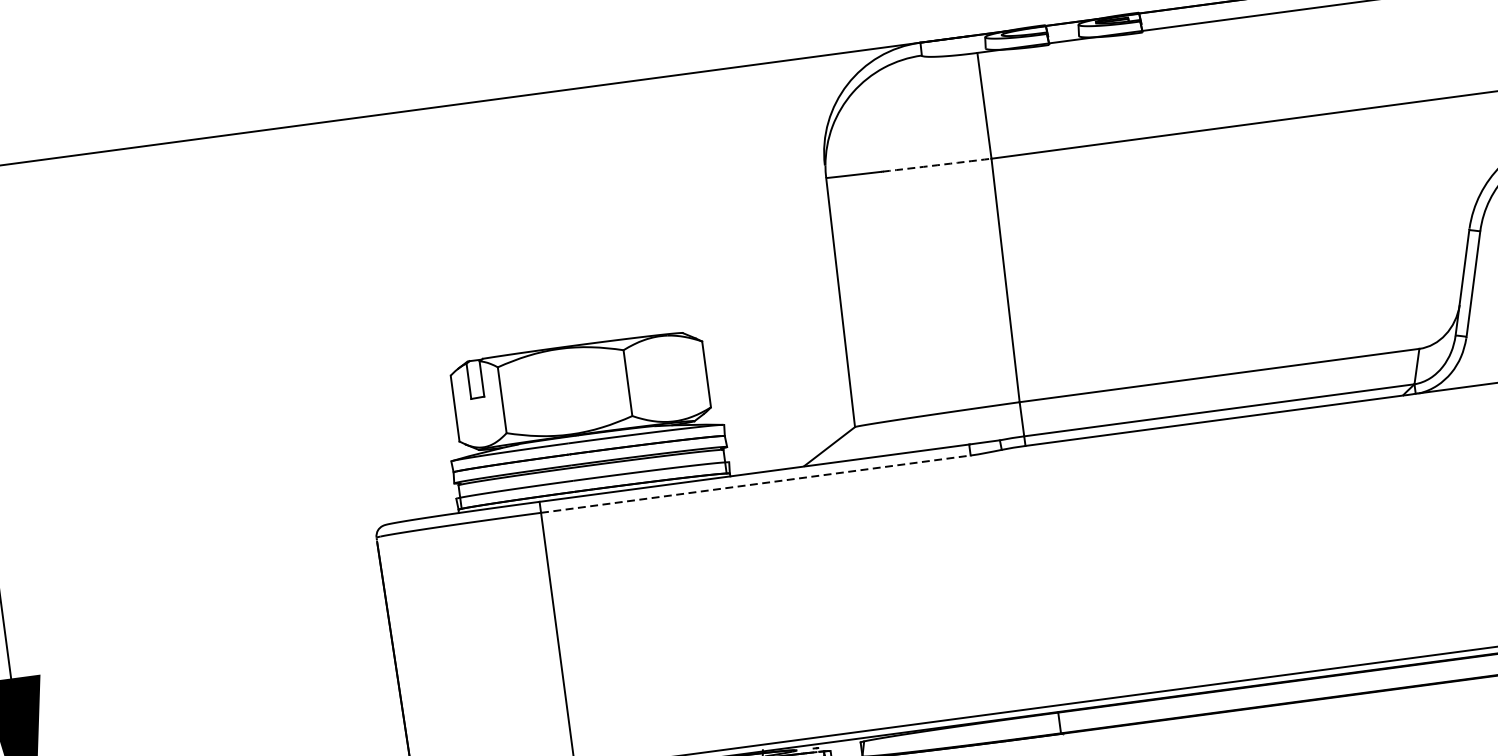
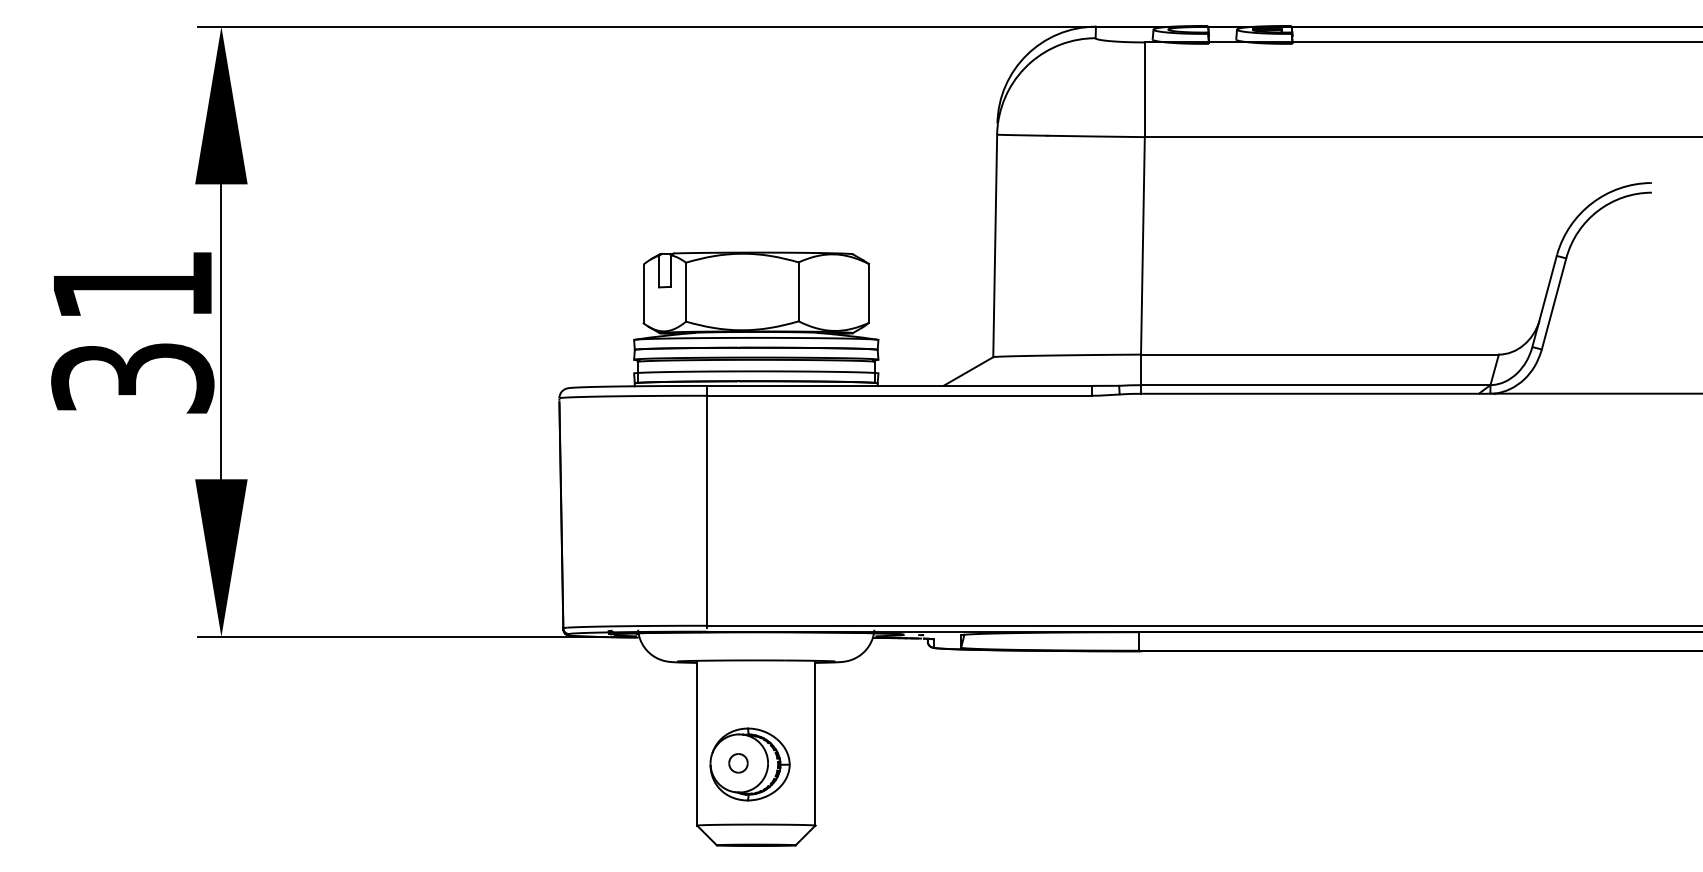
arc: (937, 165) -> (1096, 136), dashed -> solid
line: (756, 483) -> (899, 395), dashed -> solid

